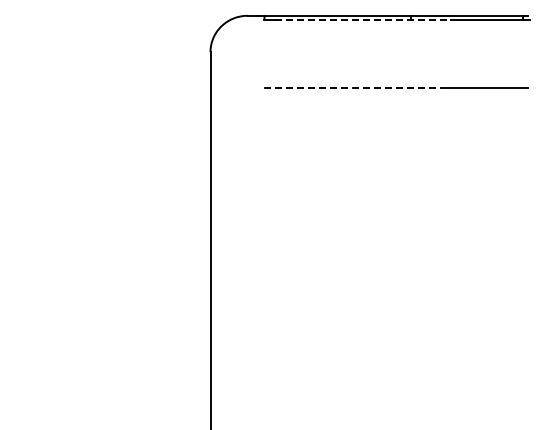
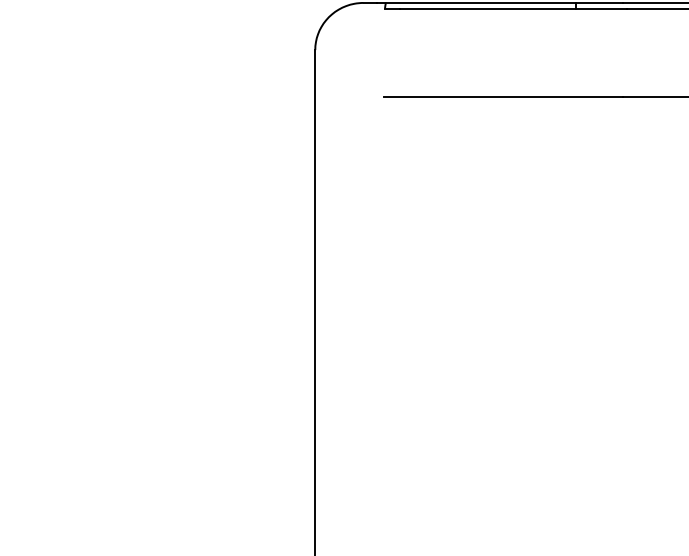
line: (363, 20) -> (513, 9), dashed -> solid
line: (356, 88) -> (504, 97), dashed -> solid

